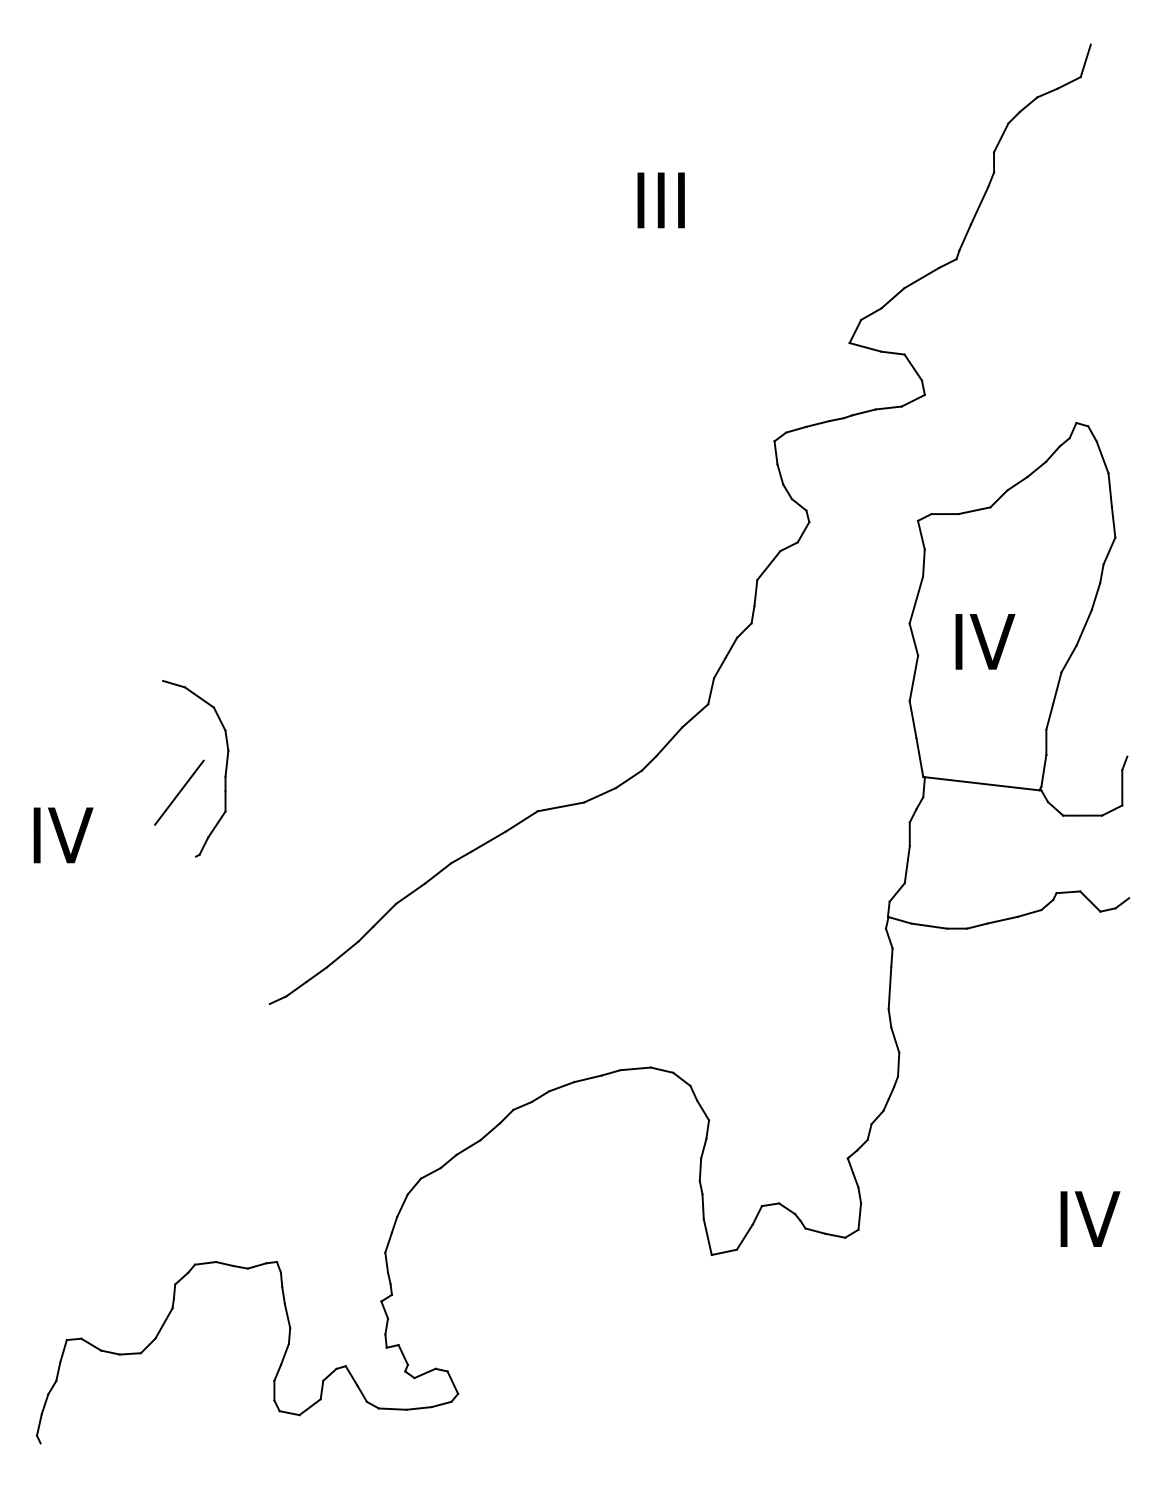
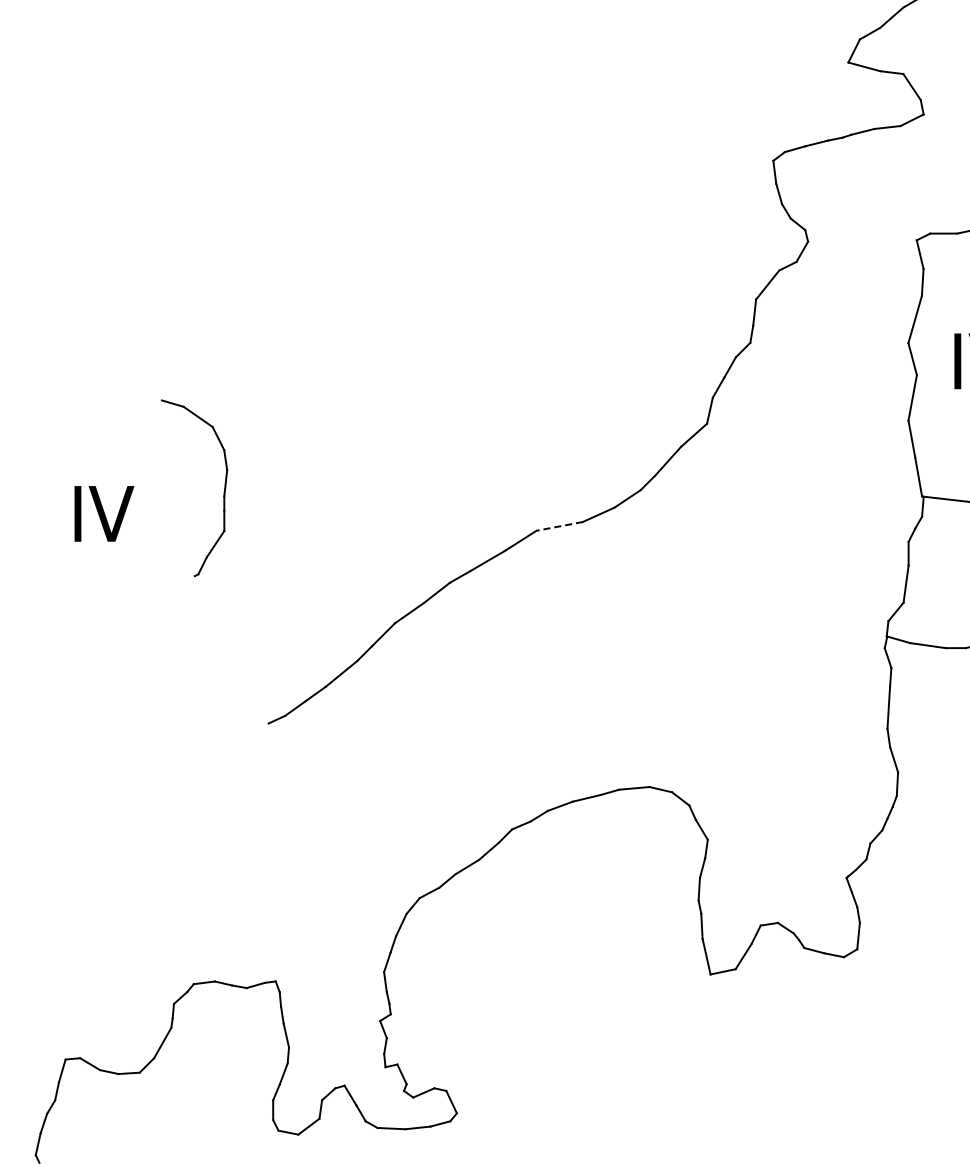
line: (179, 792) -> (178, 511), removed
line: (560, 806) -> (559, 525), solid -> dashed
text: (63, 835) -> (104, 513), moved

